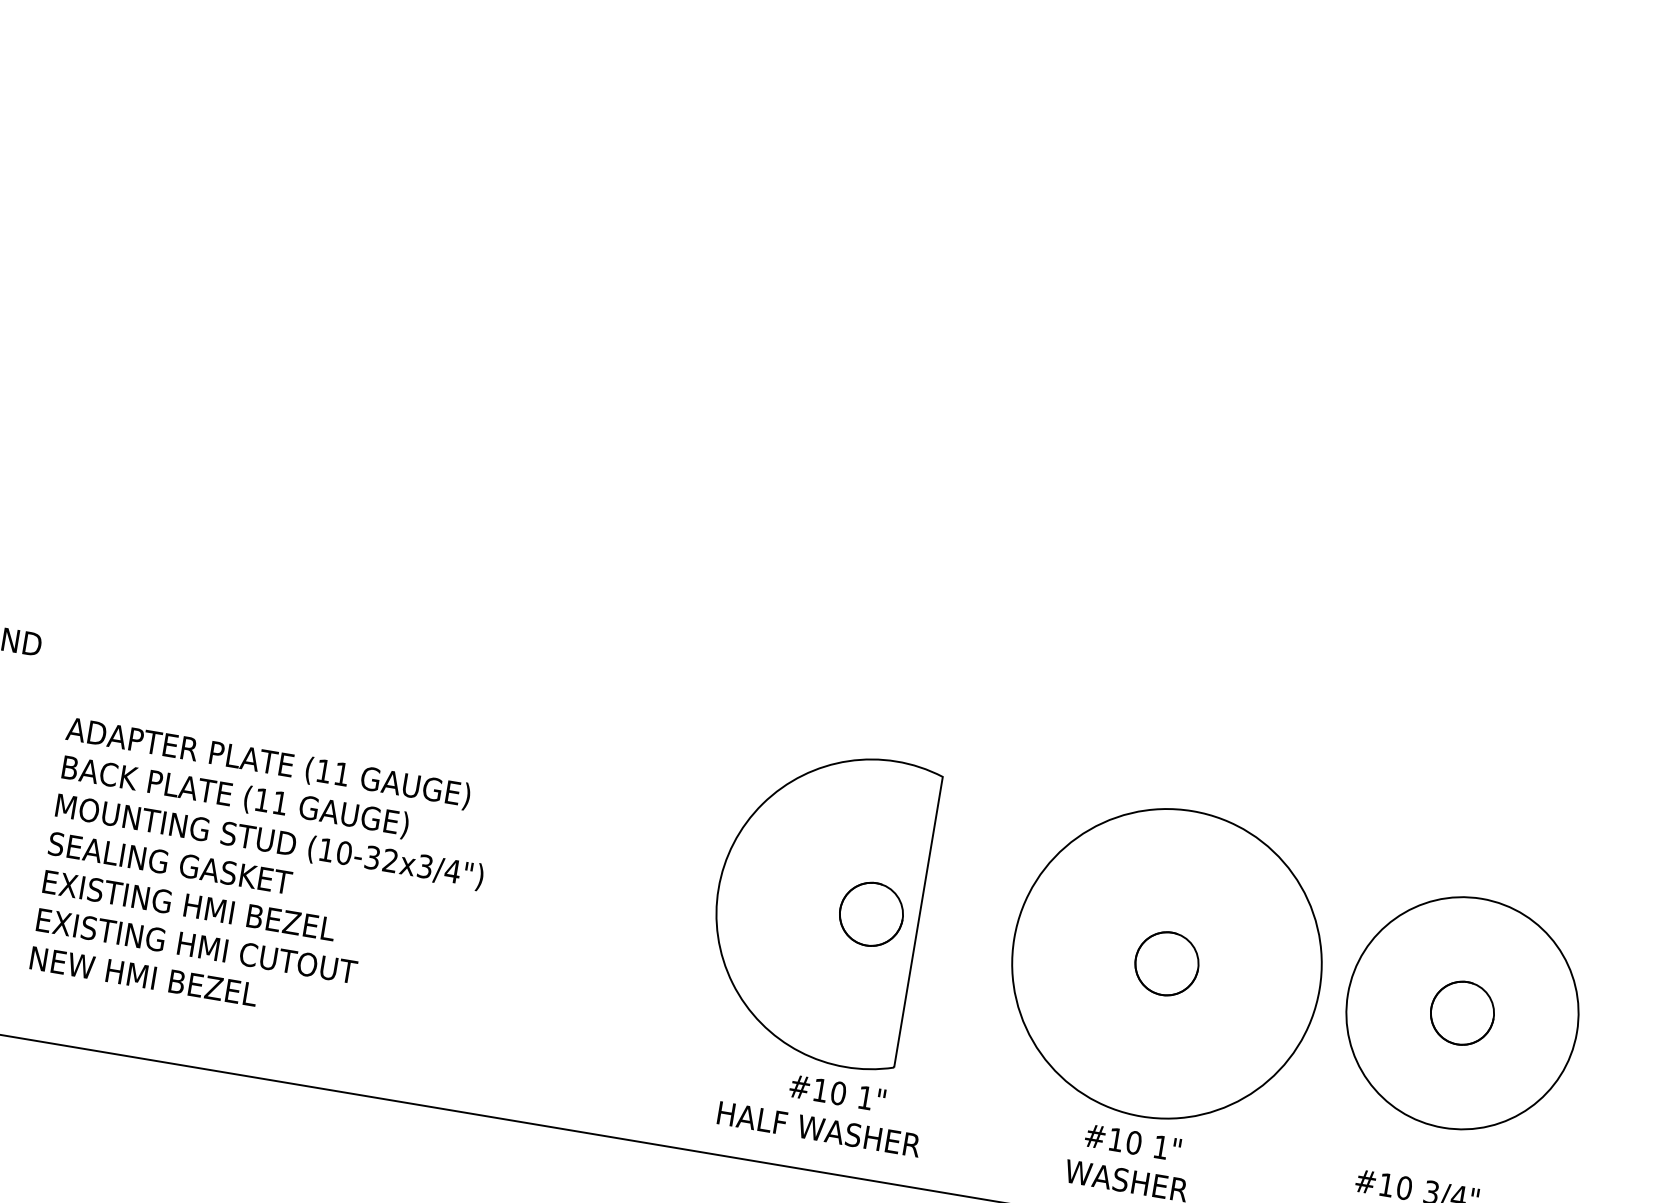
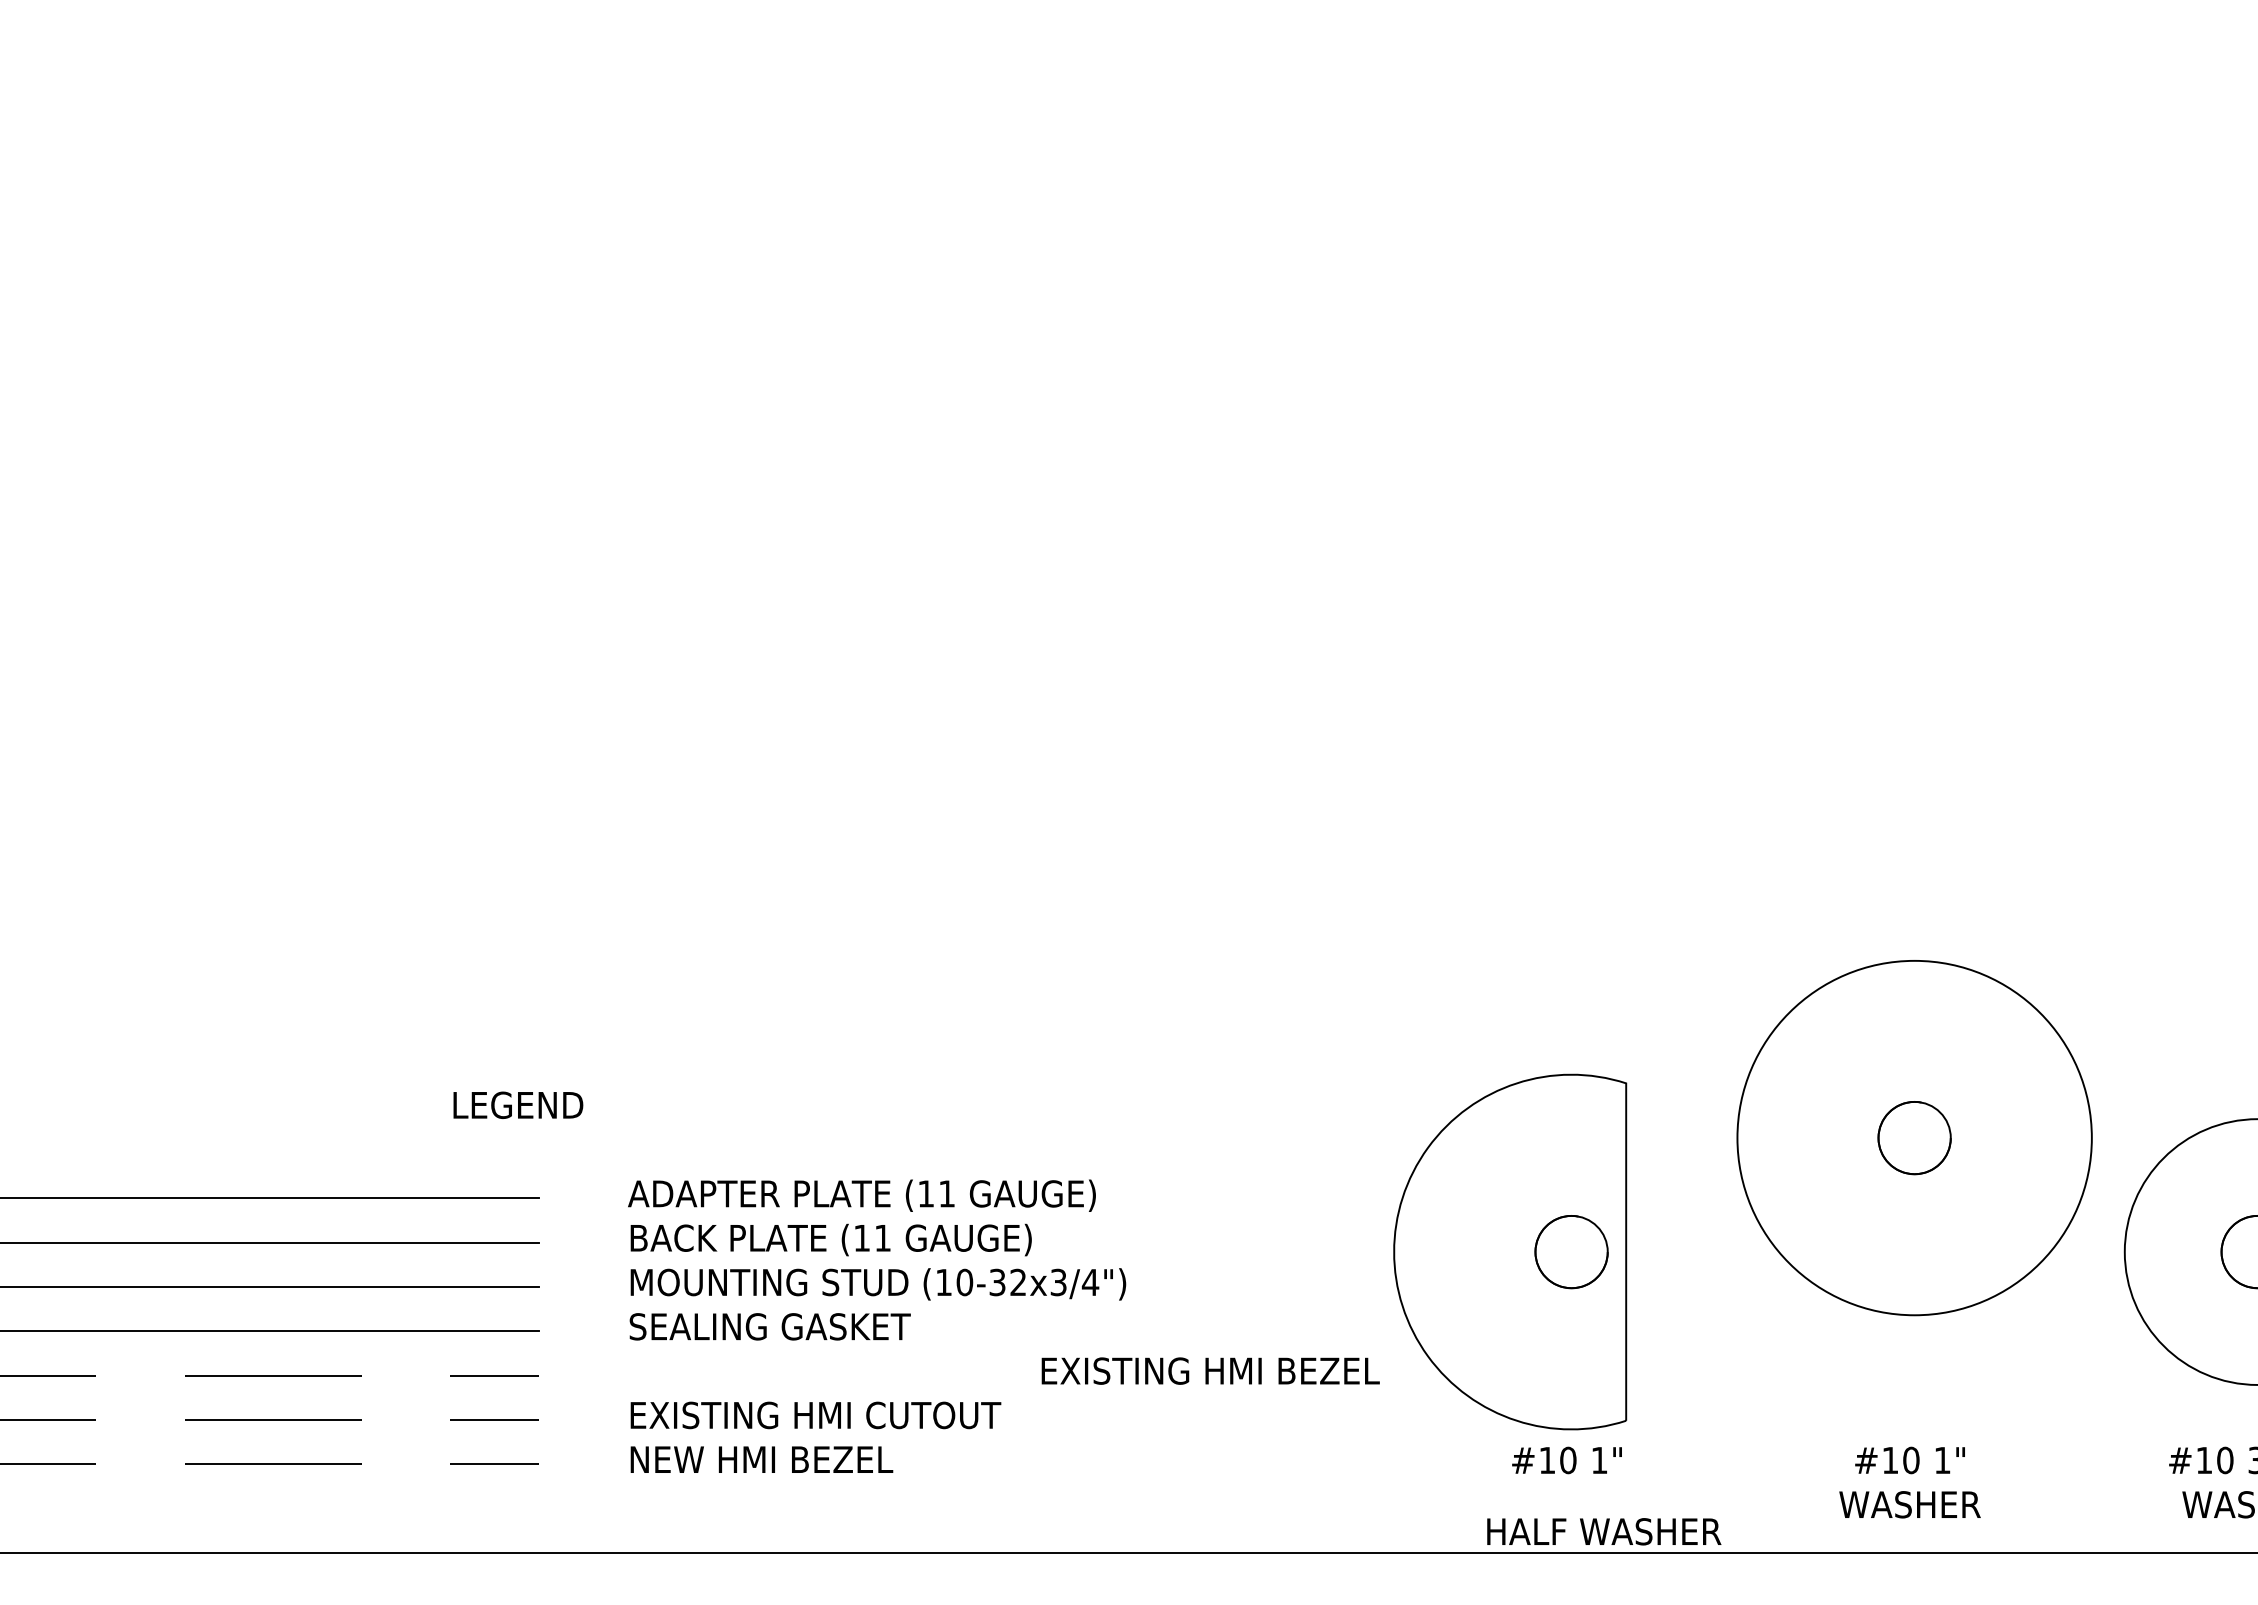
text: (189, 905) -> (1210, 1370), moved
part: (1166, 964) -> (1914, 1138), moved
text: (819, 1129) -> (1604, 1531), moved

